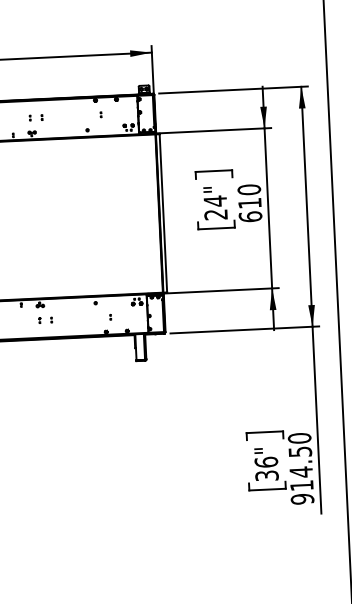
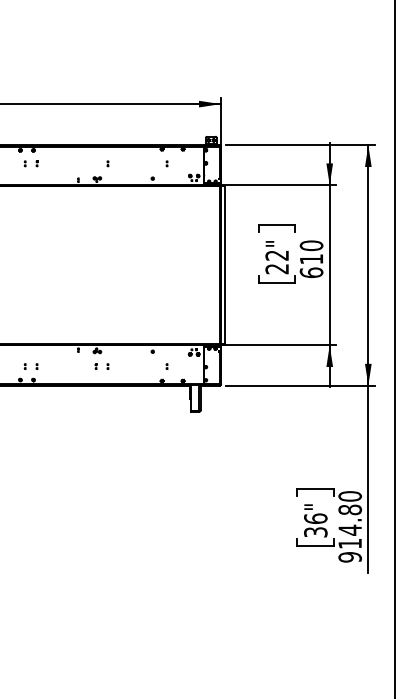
part: (29, 117) -> (95, 163), removed
text: (214, 201) -> (276, 255), 24" -> 22"
text: (300, 451) -> (350, 509), 914.50 -> 914.80

